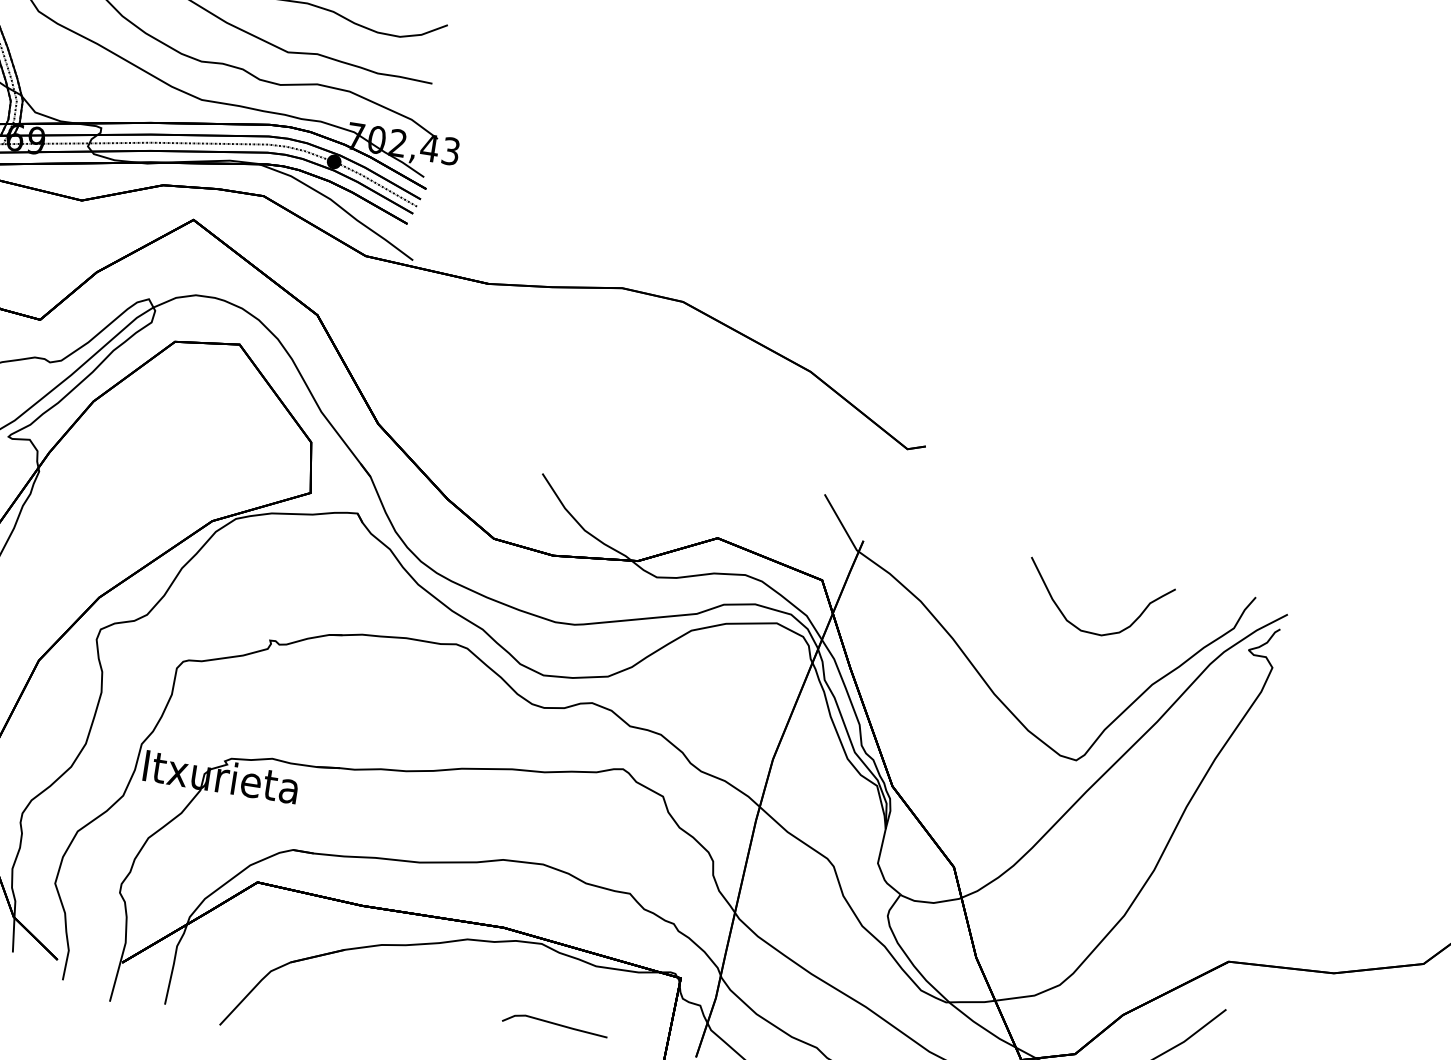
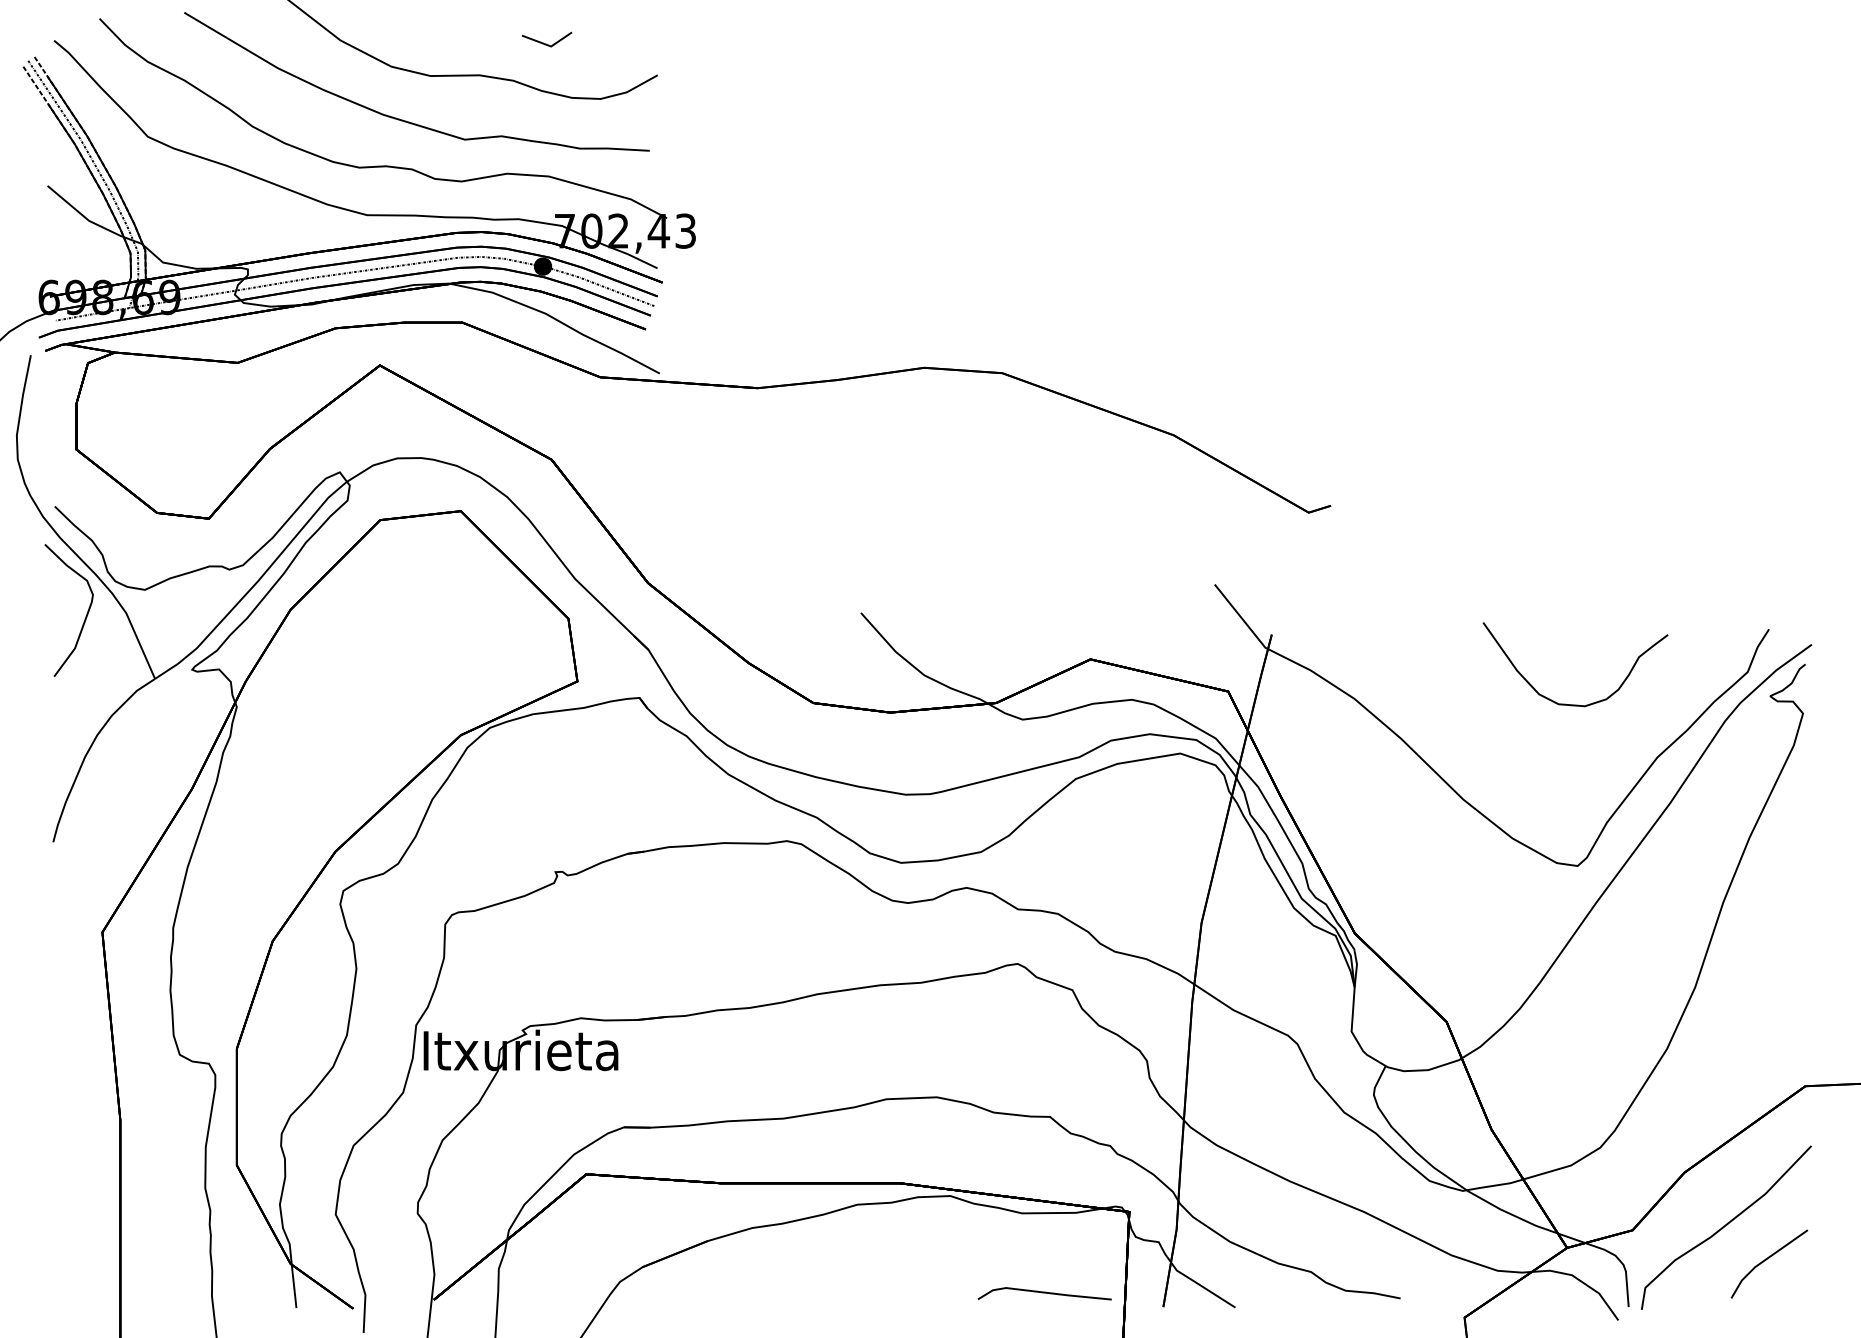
part: (555, 1024) -> (1044, 1293), moved

